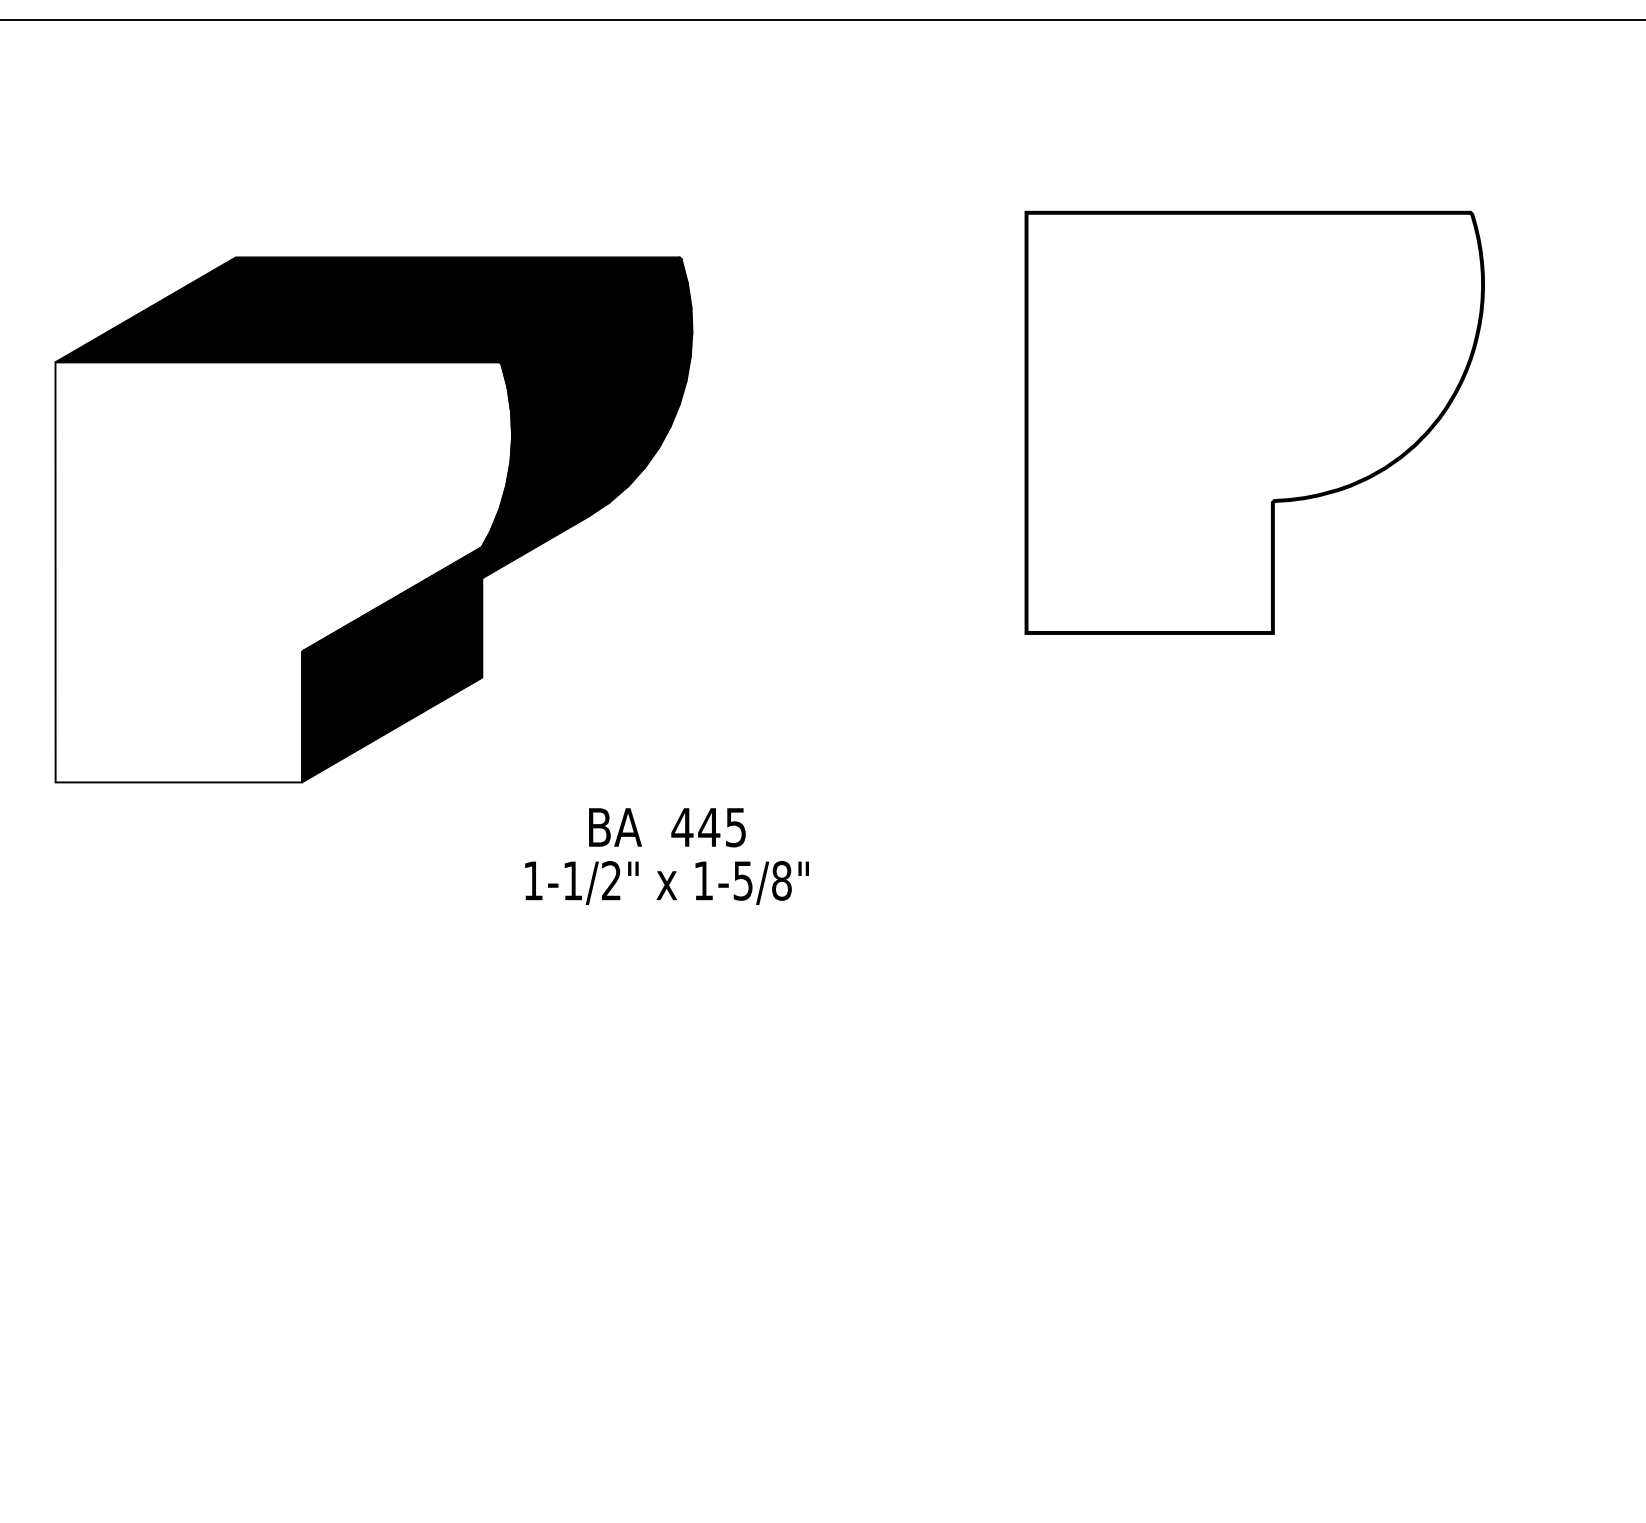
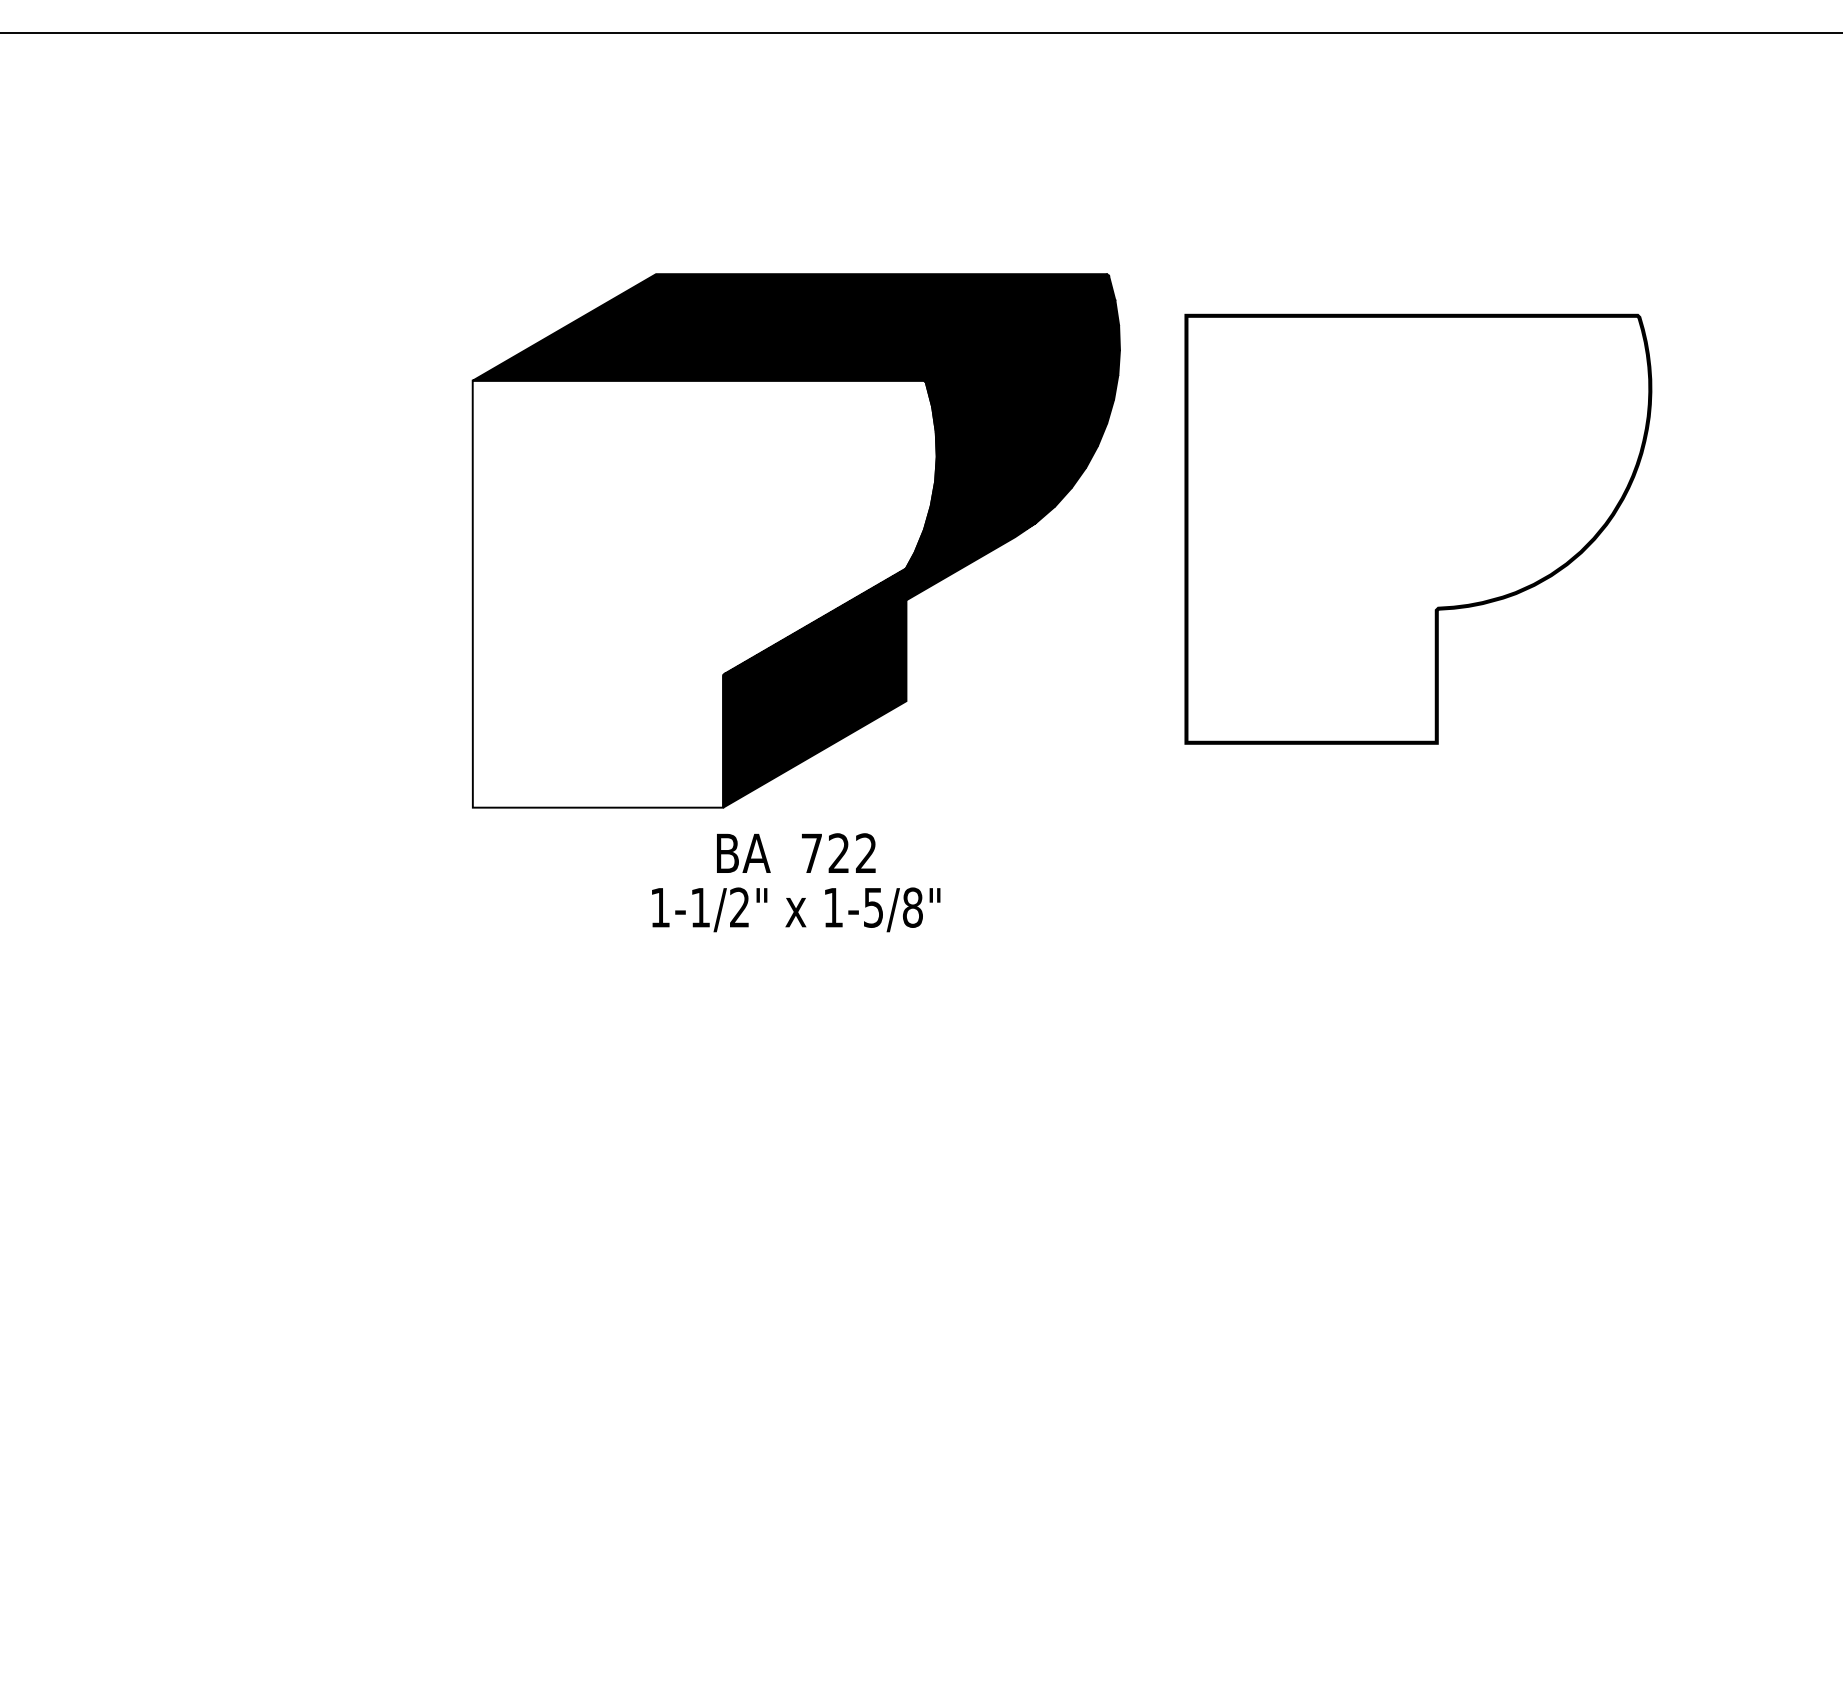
part: (1254, 422) -> (1418, 528), moved
part: (373, 519) -> (795, 540), moved
text: (708, 827) -> (838, 853), 445 -> 722

